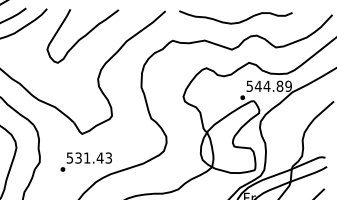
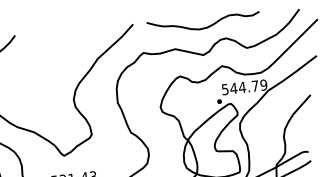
curve: (82, 36) -> (53, 58), removed
text: (279, 85) -> (254, 85), 544.89 -> 544.79

